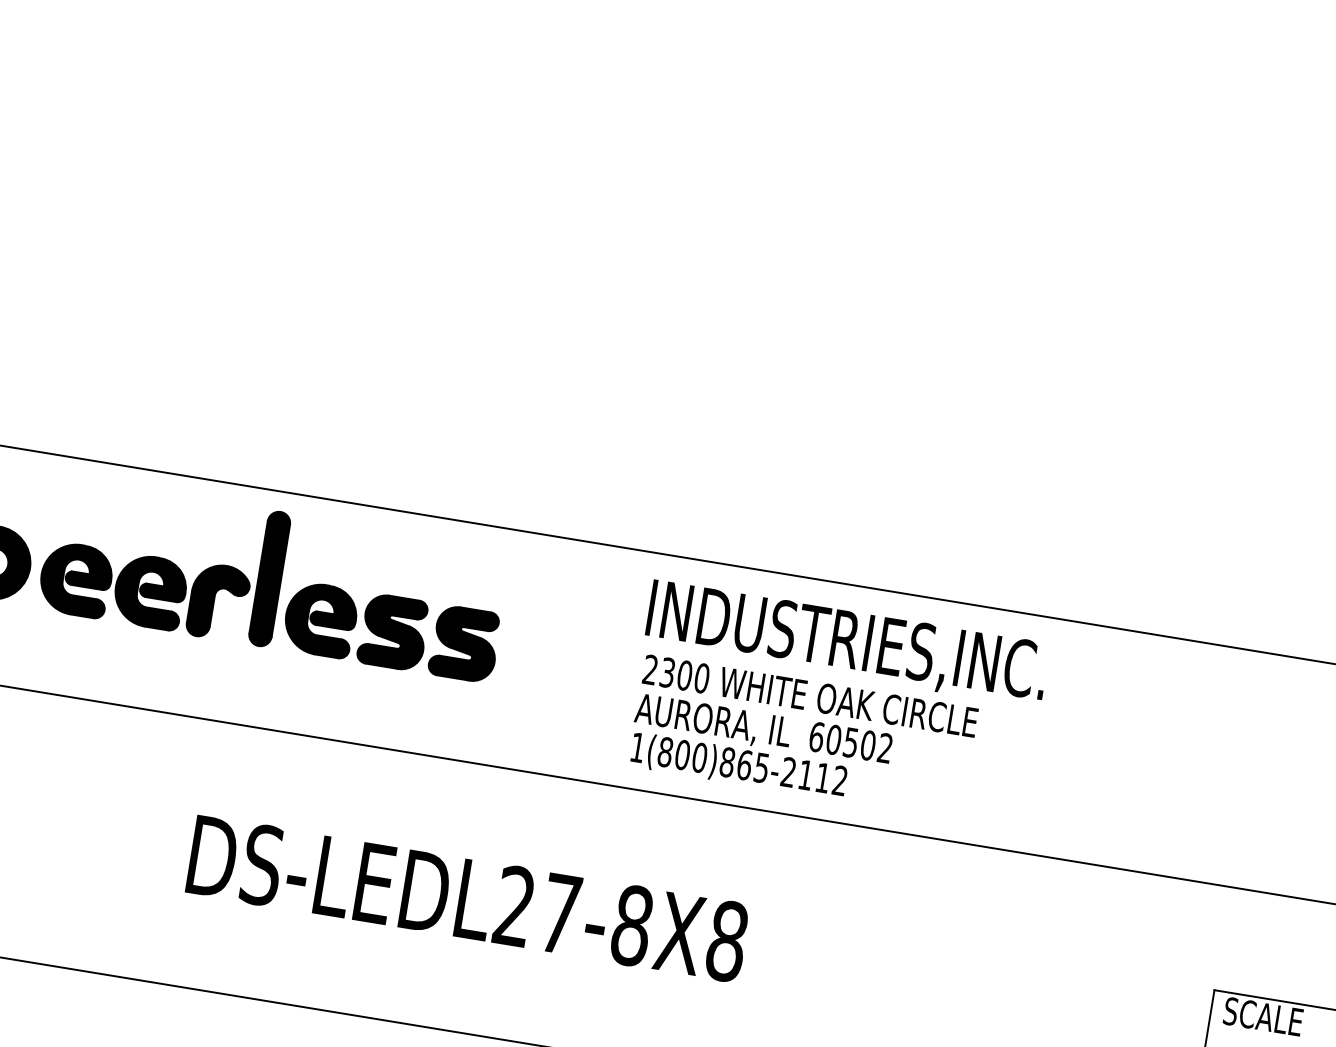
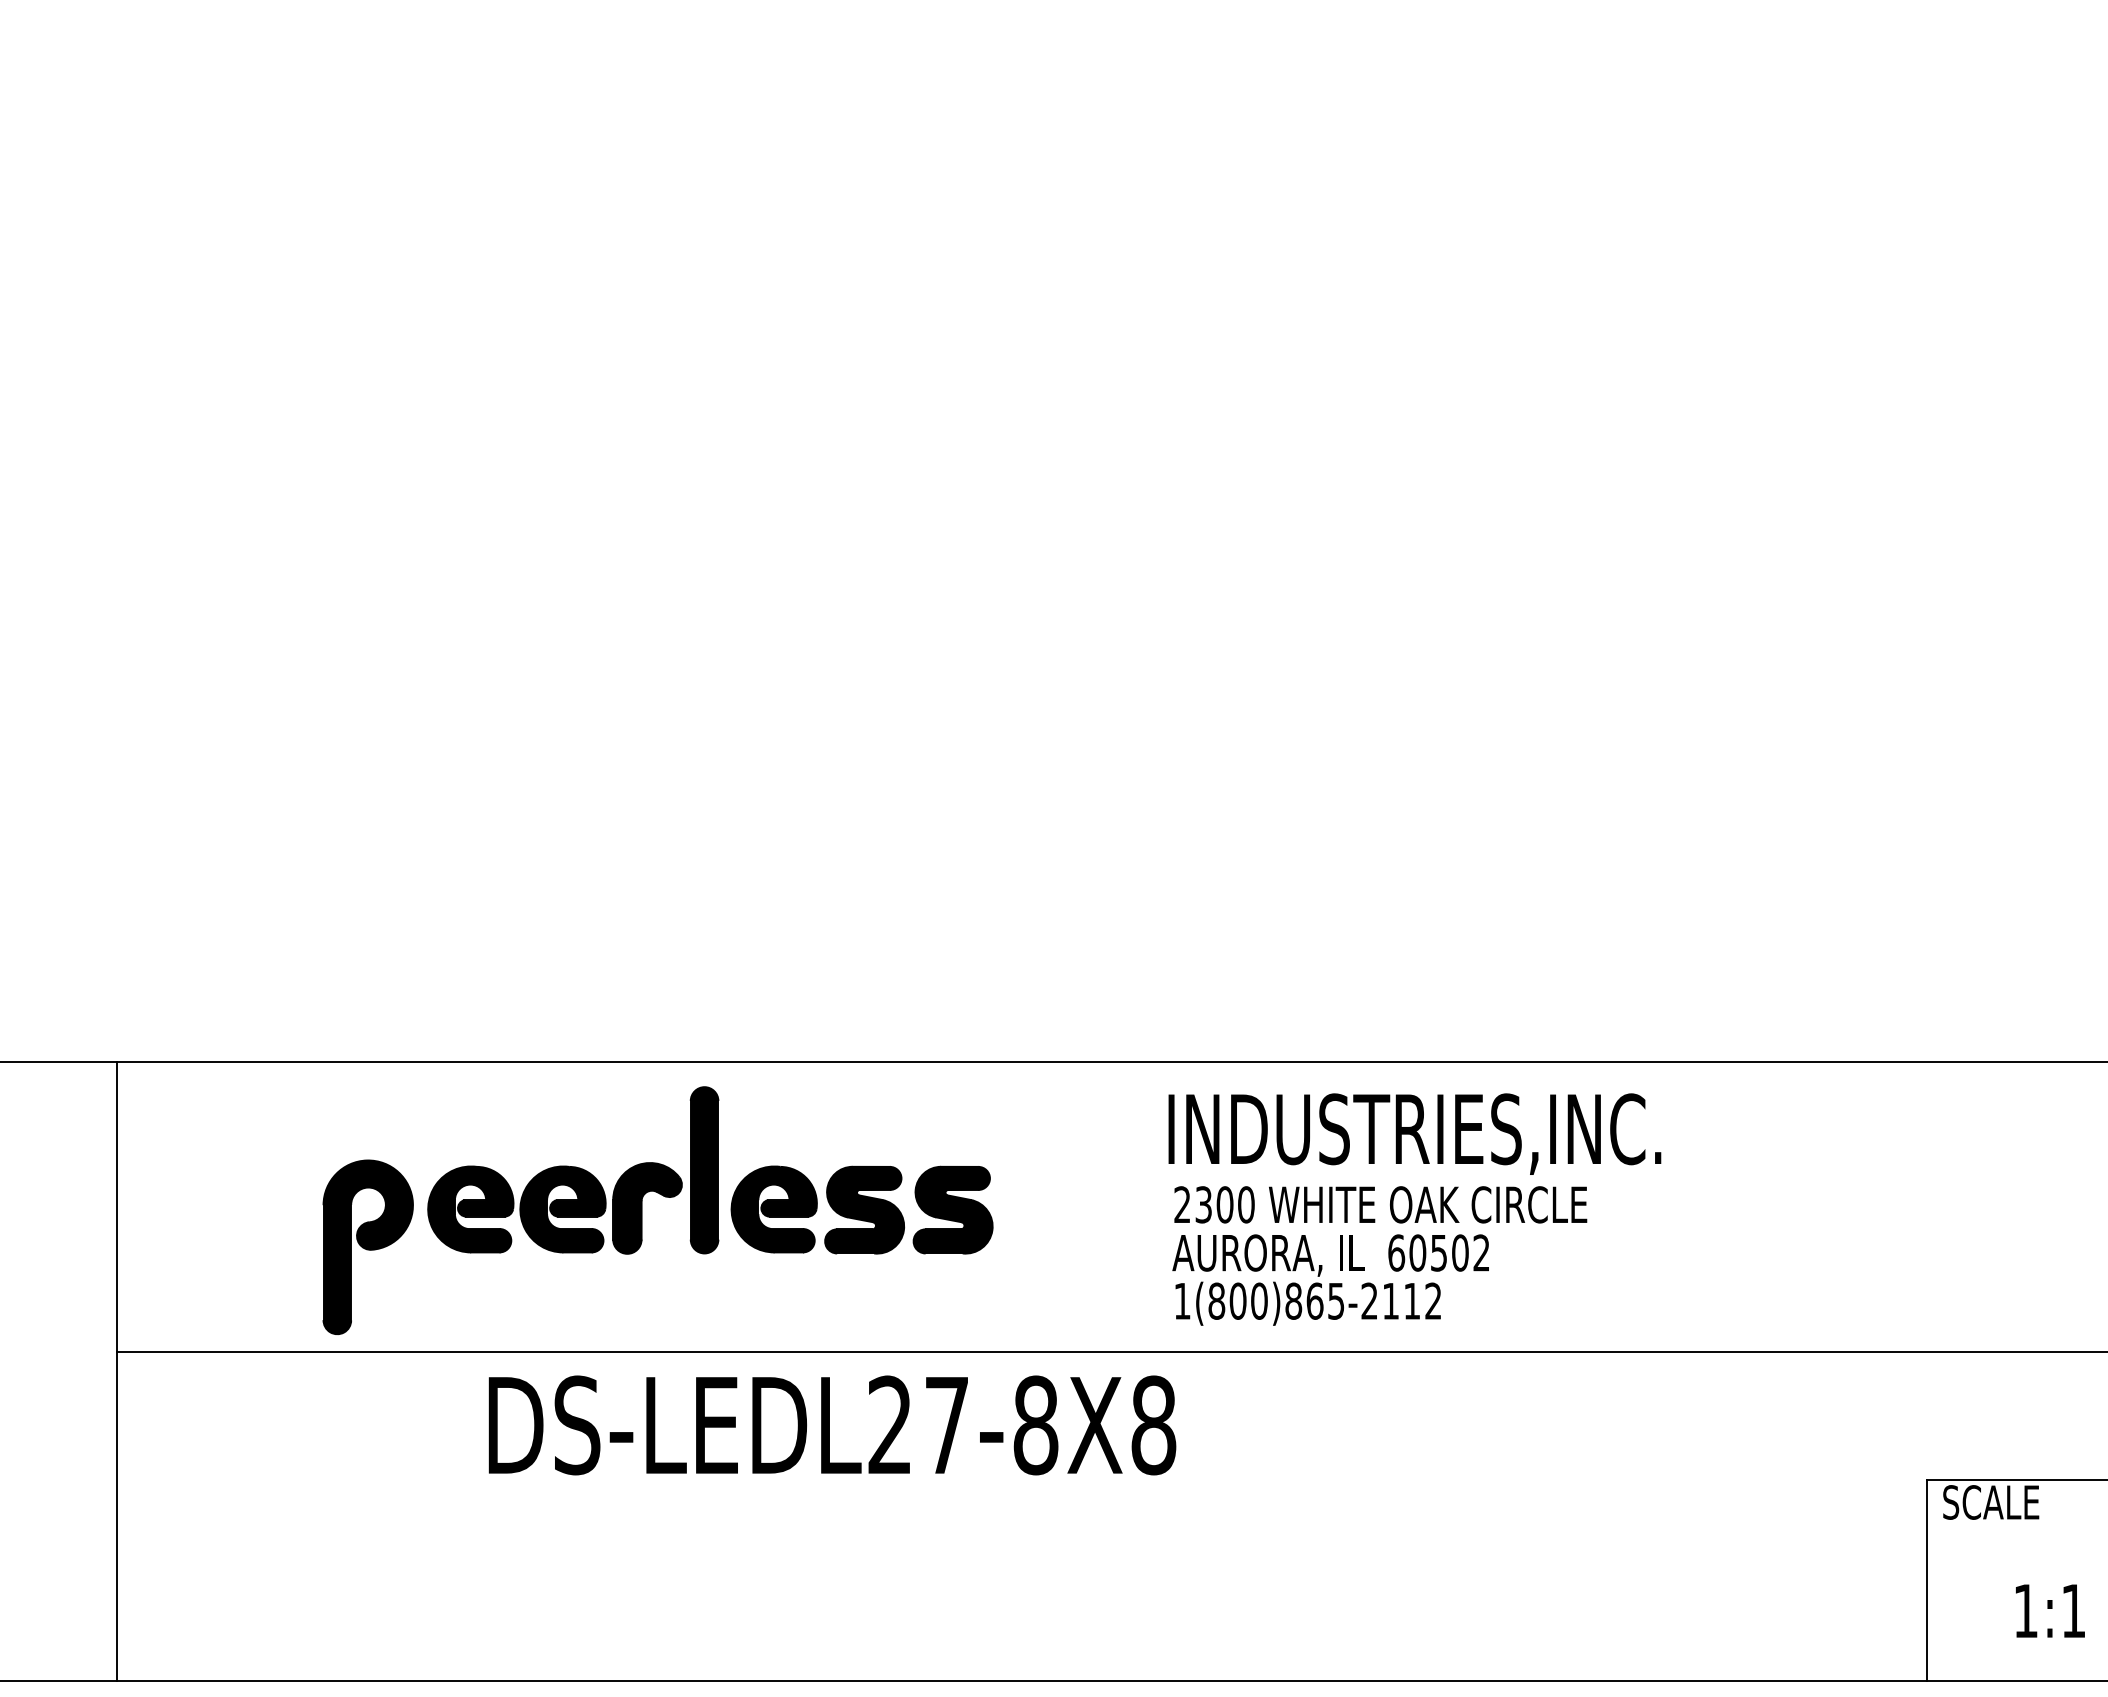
text: (468, 898) -> (832, 1425), moved

